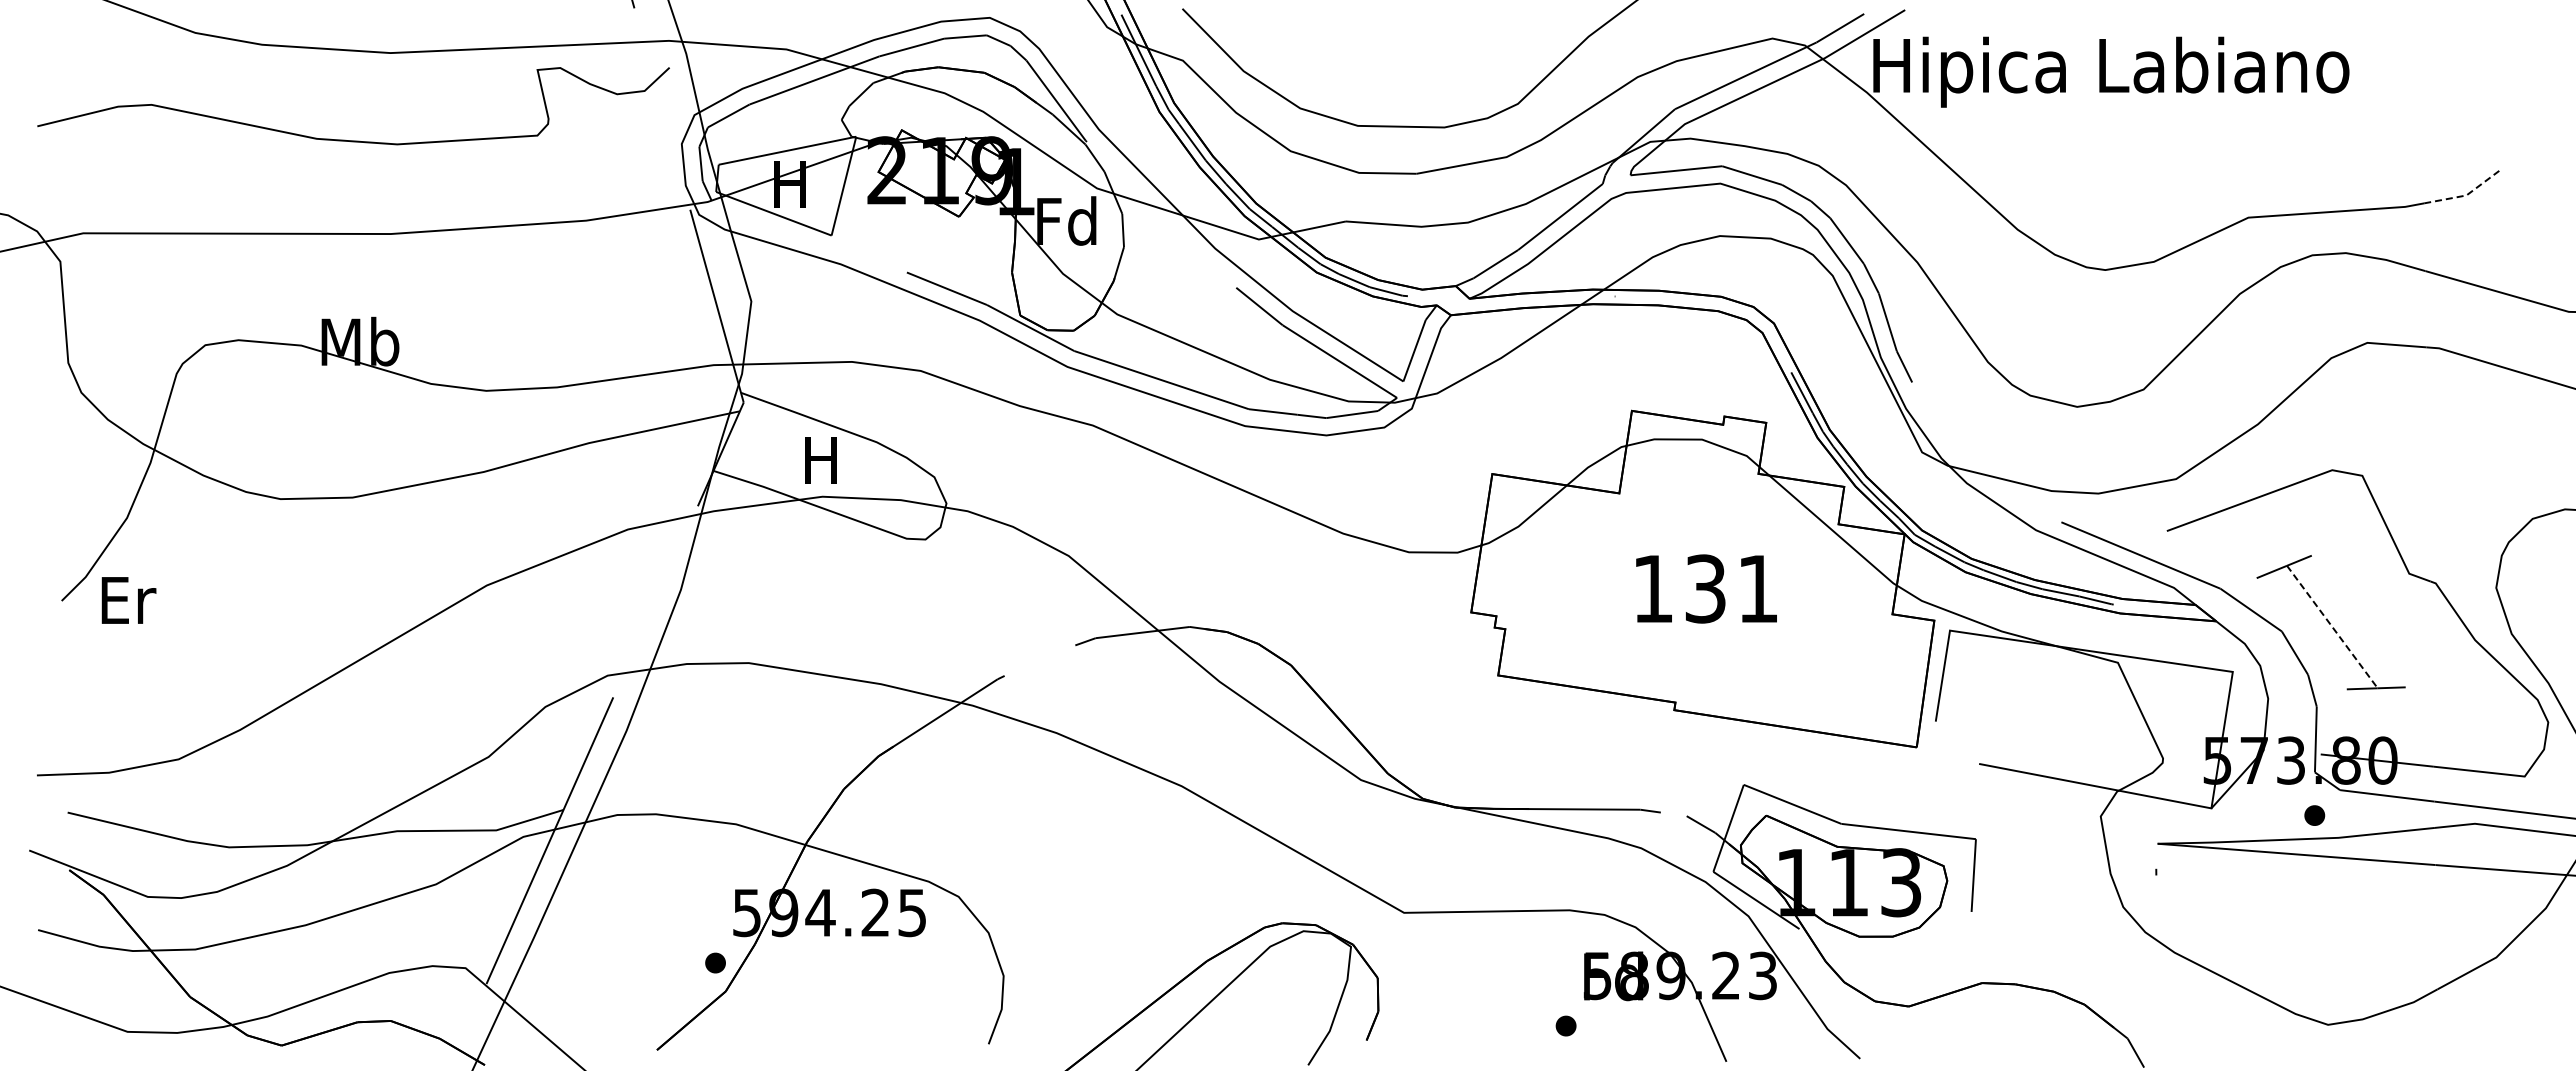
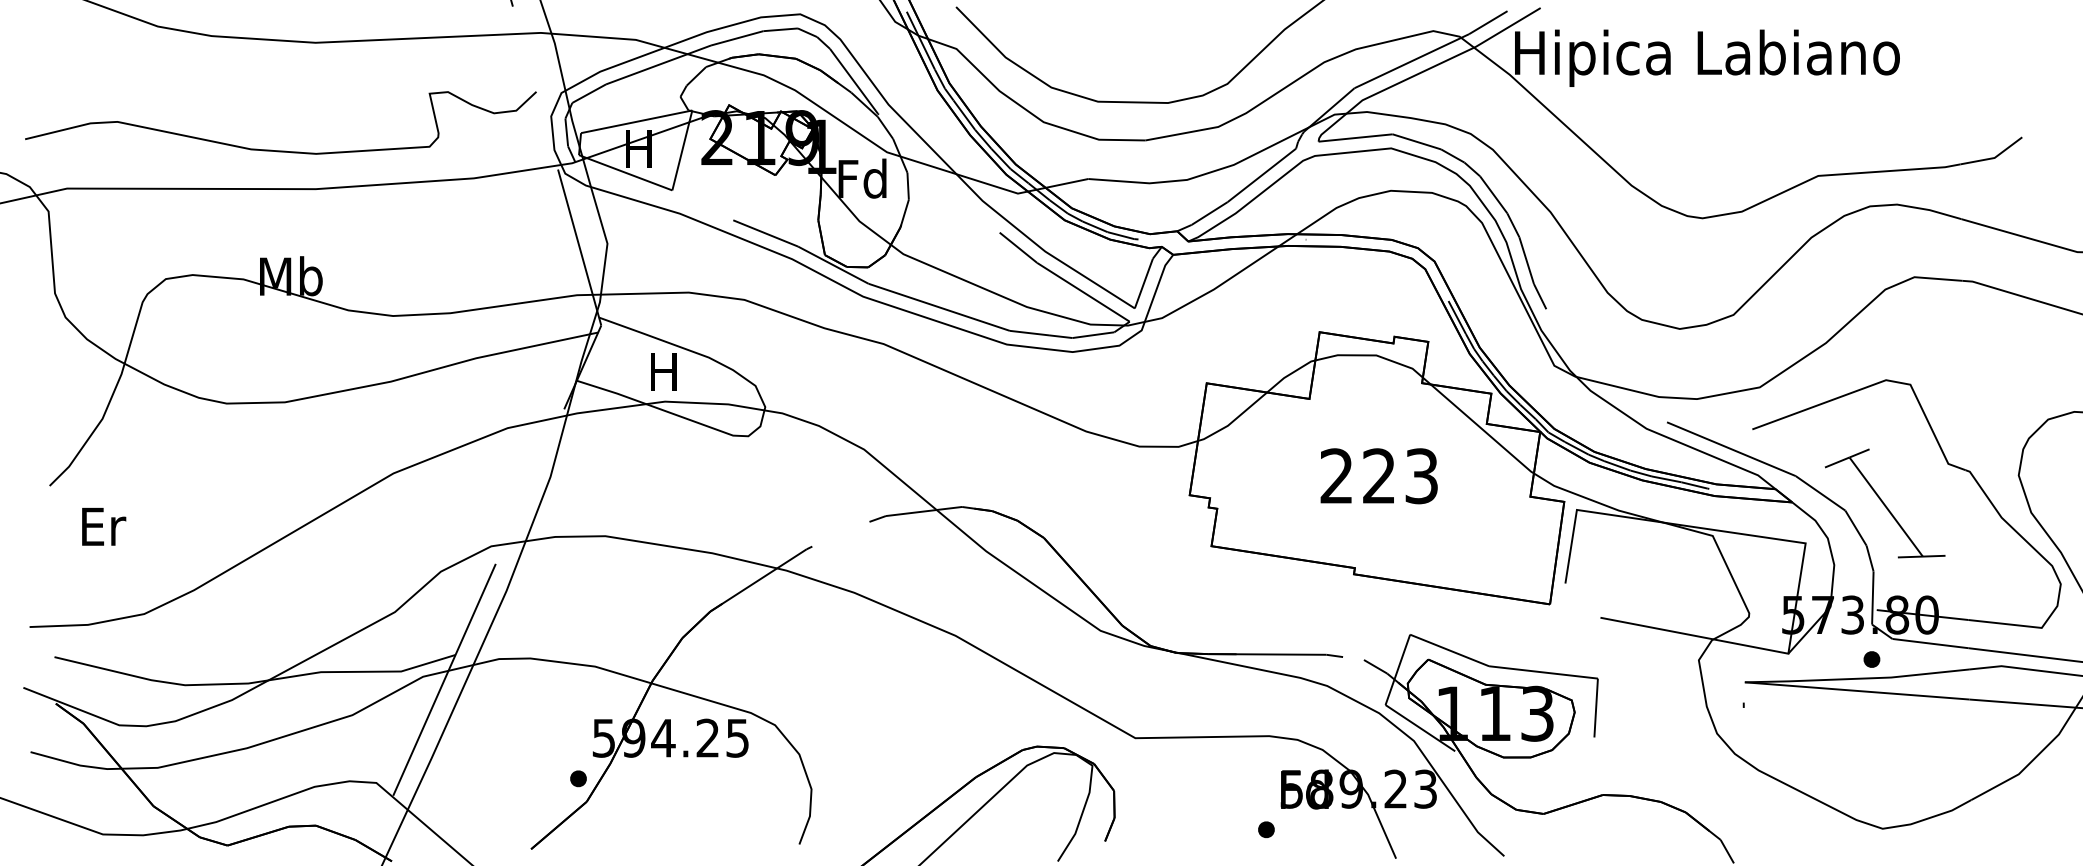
curve: (345, 139) -> (274, 149), moved
line: (2466, 195) -> (1994, 158), dashed -> solid
text: (1705, 588) -> (1379, 475), 131 -> 223
text: (128, 600) -> (103, 526), moved
line: (2332, 627) -> (1886, 507), dashed -> solid

